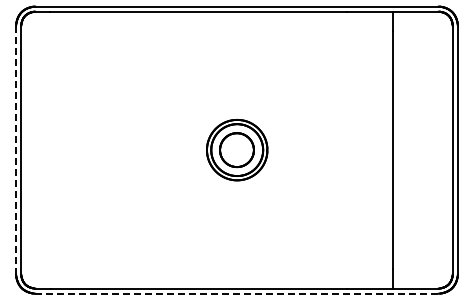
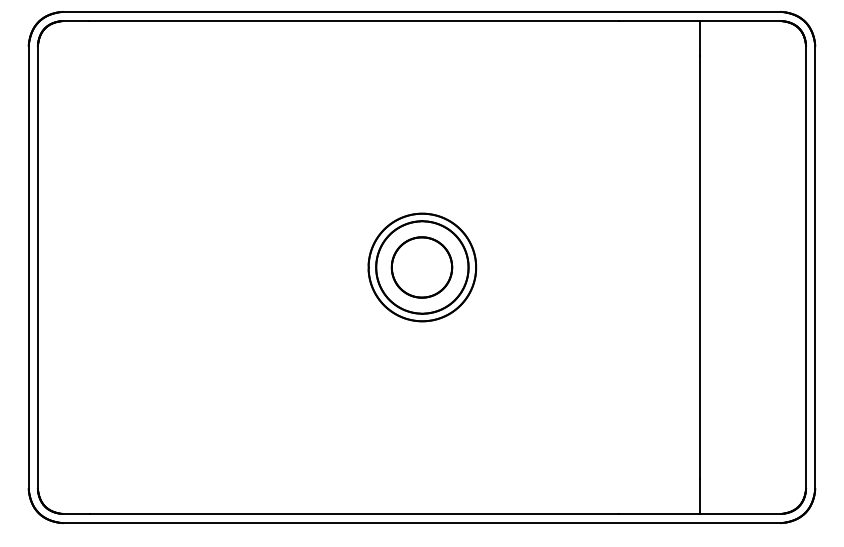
line: (16, 150) -> (29, 268), dashed -> solid
line: (237, 293) -> (422, 522), dashed -> solid

